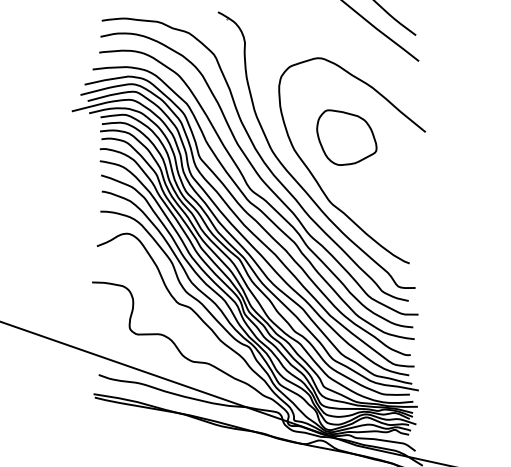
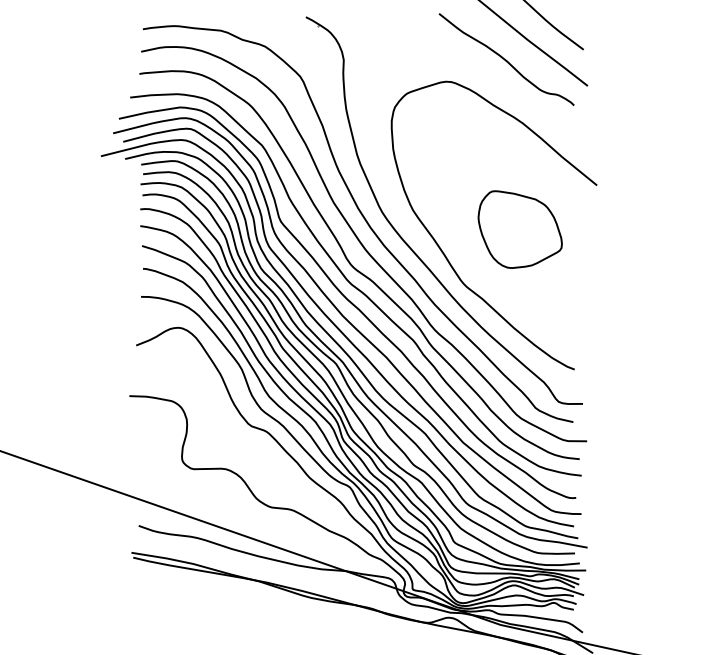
curve: (360, 42) -> (505, 59), added
part: (346, 137) -> (519, 229), moved

